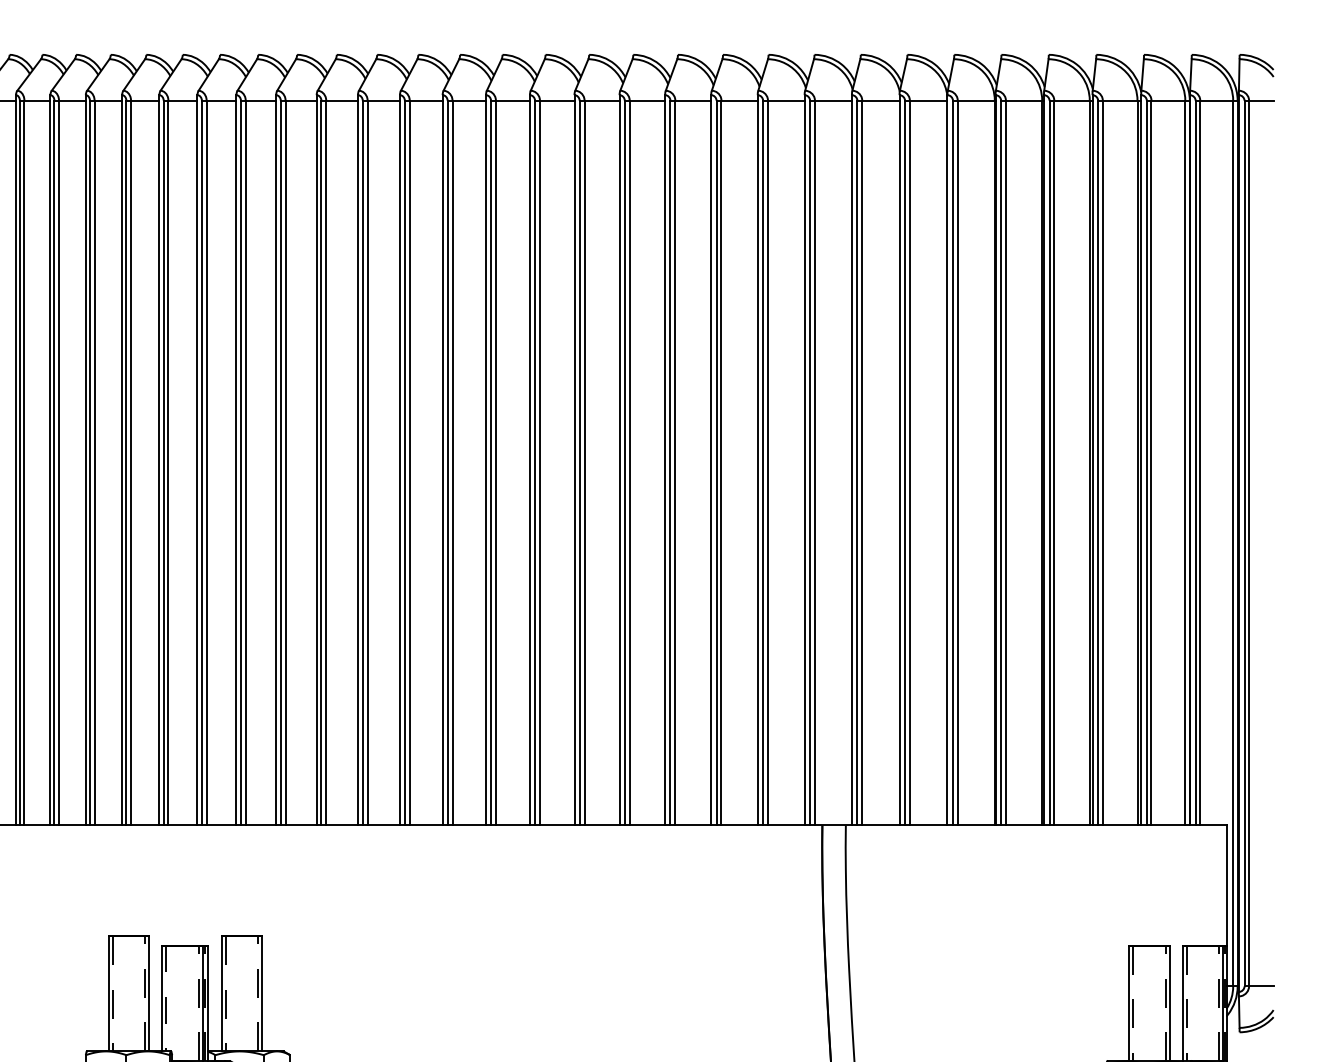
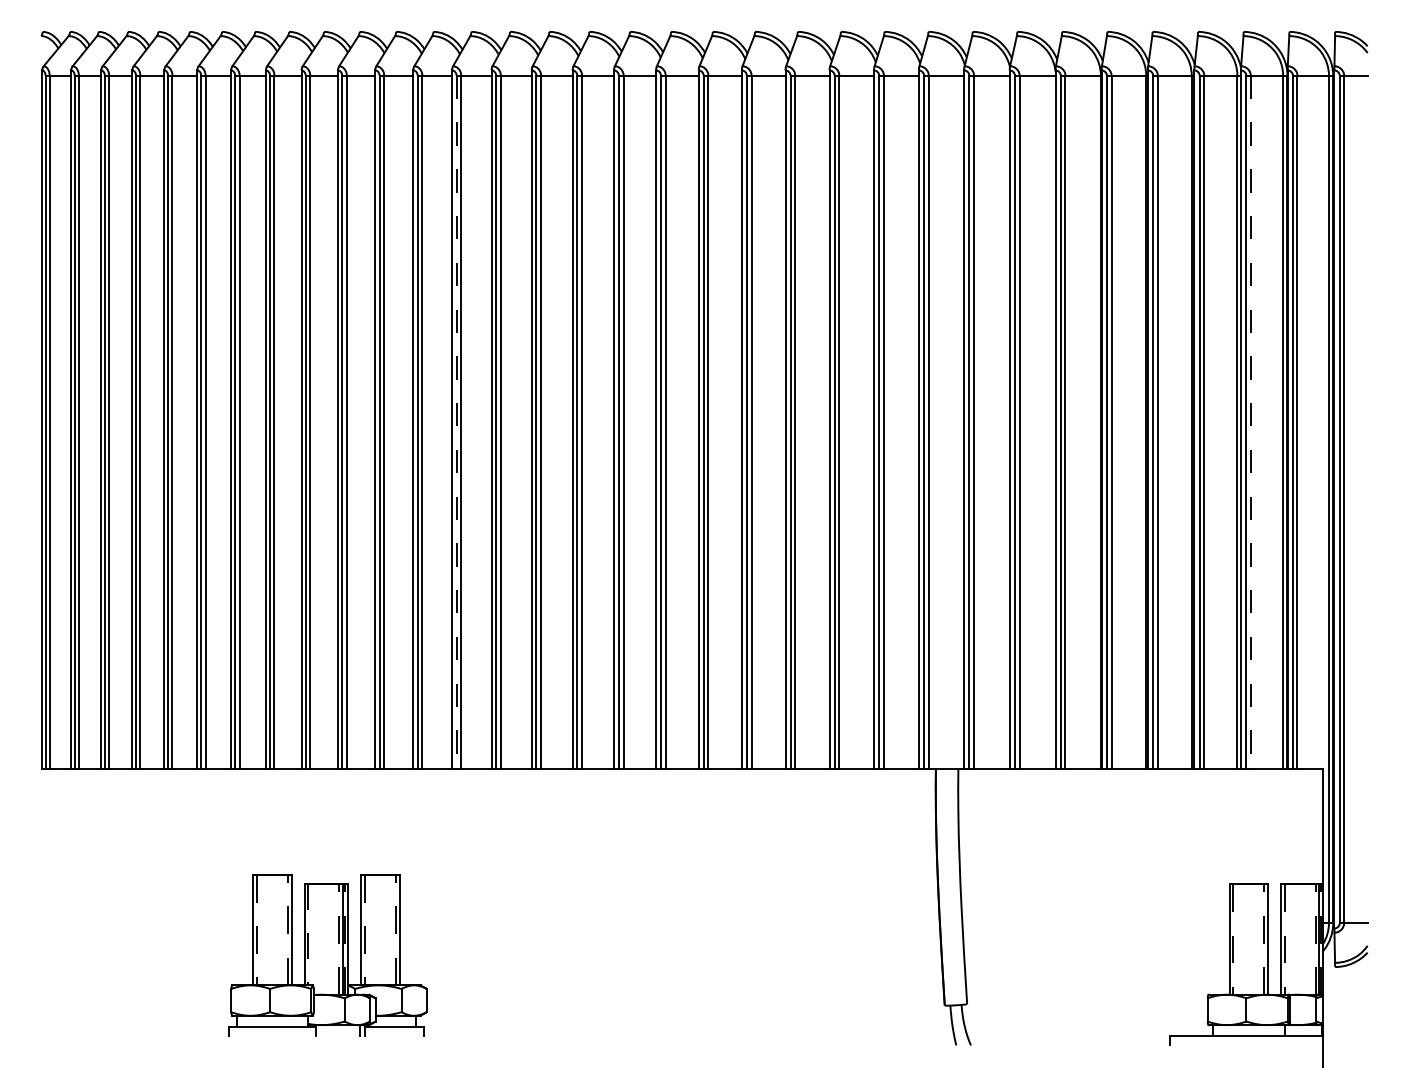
line: (321, 463) -> (456, 422), solid -> dashed
line: (1151, 463) -> (1250, 422), solid -> dashed

